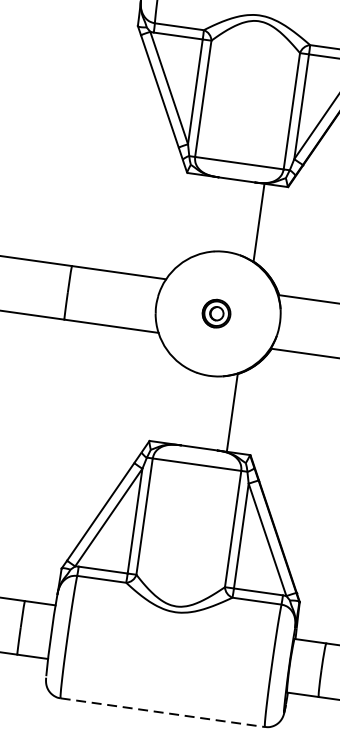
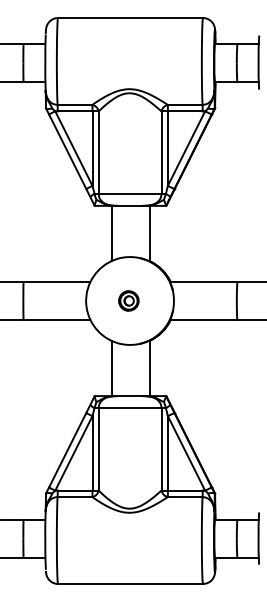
line: (205, 215) -> (111, 233), added
line: (178, 405) -> (111, 368), added
line: (164, 712) -> (131, 583), dashed -> solid

